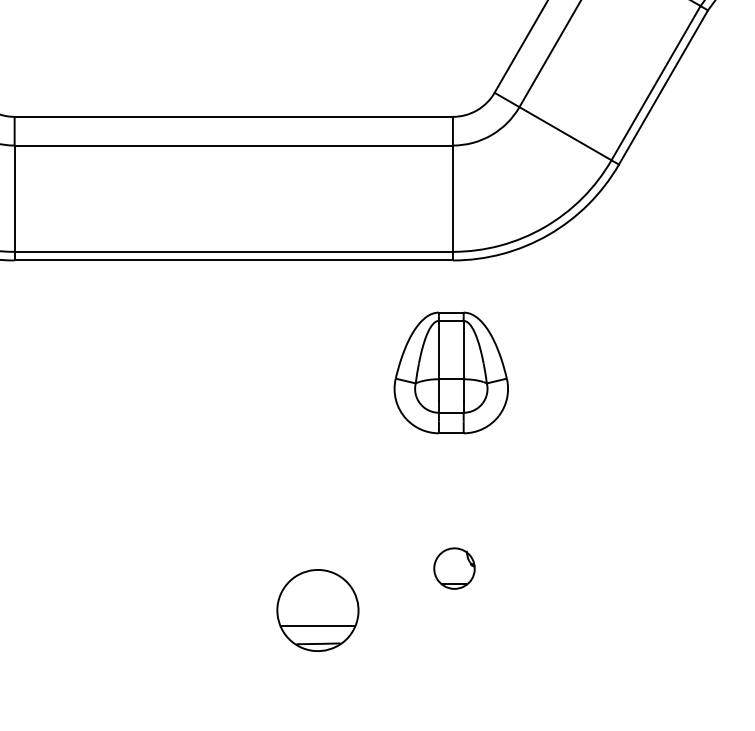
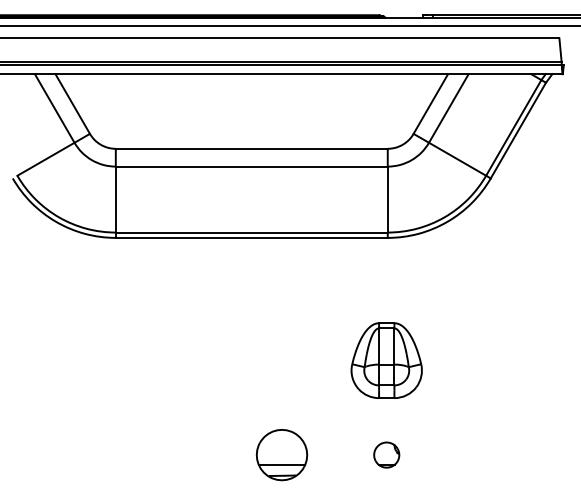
part: (450, 372) -> (386, 360), moved
part: (454, 567) -> (386, 454), moved
part: (317, 611) -> (281, 455), moved

